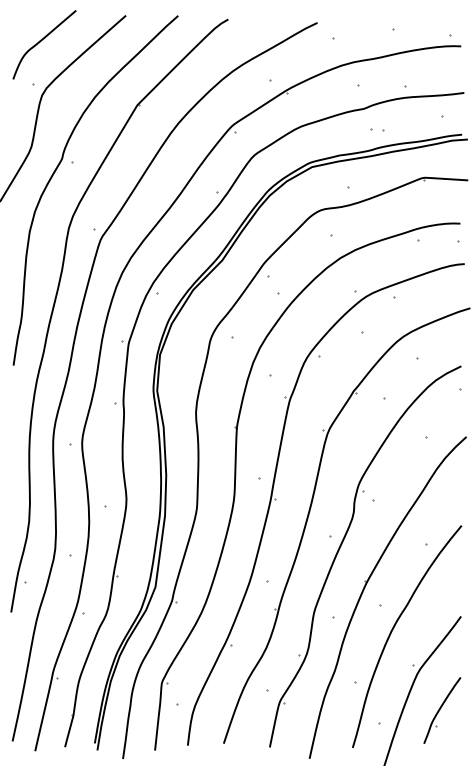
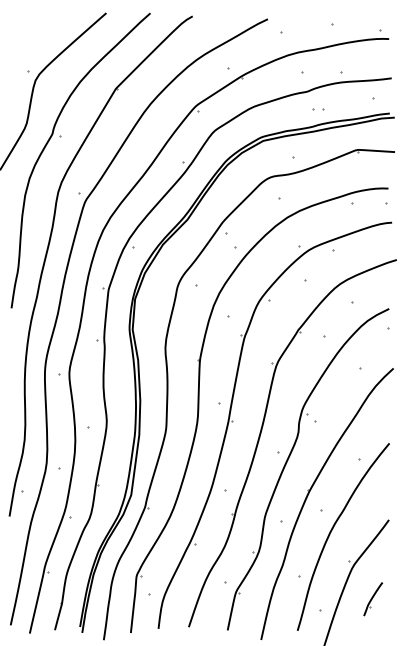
curve: (41, 41) -> (35, 34), removed
part: (442, 710) -> (373, 599), size x0.6

